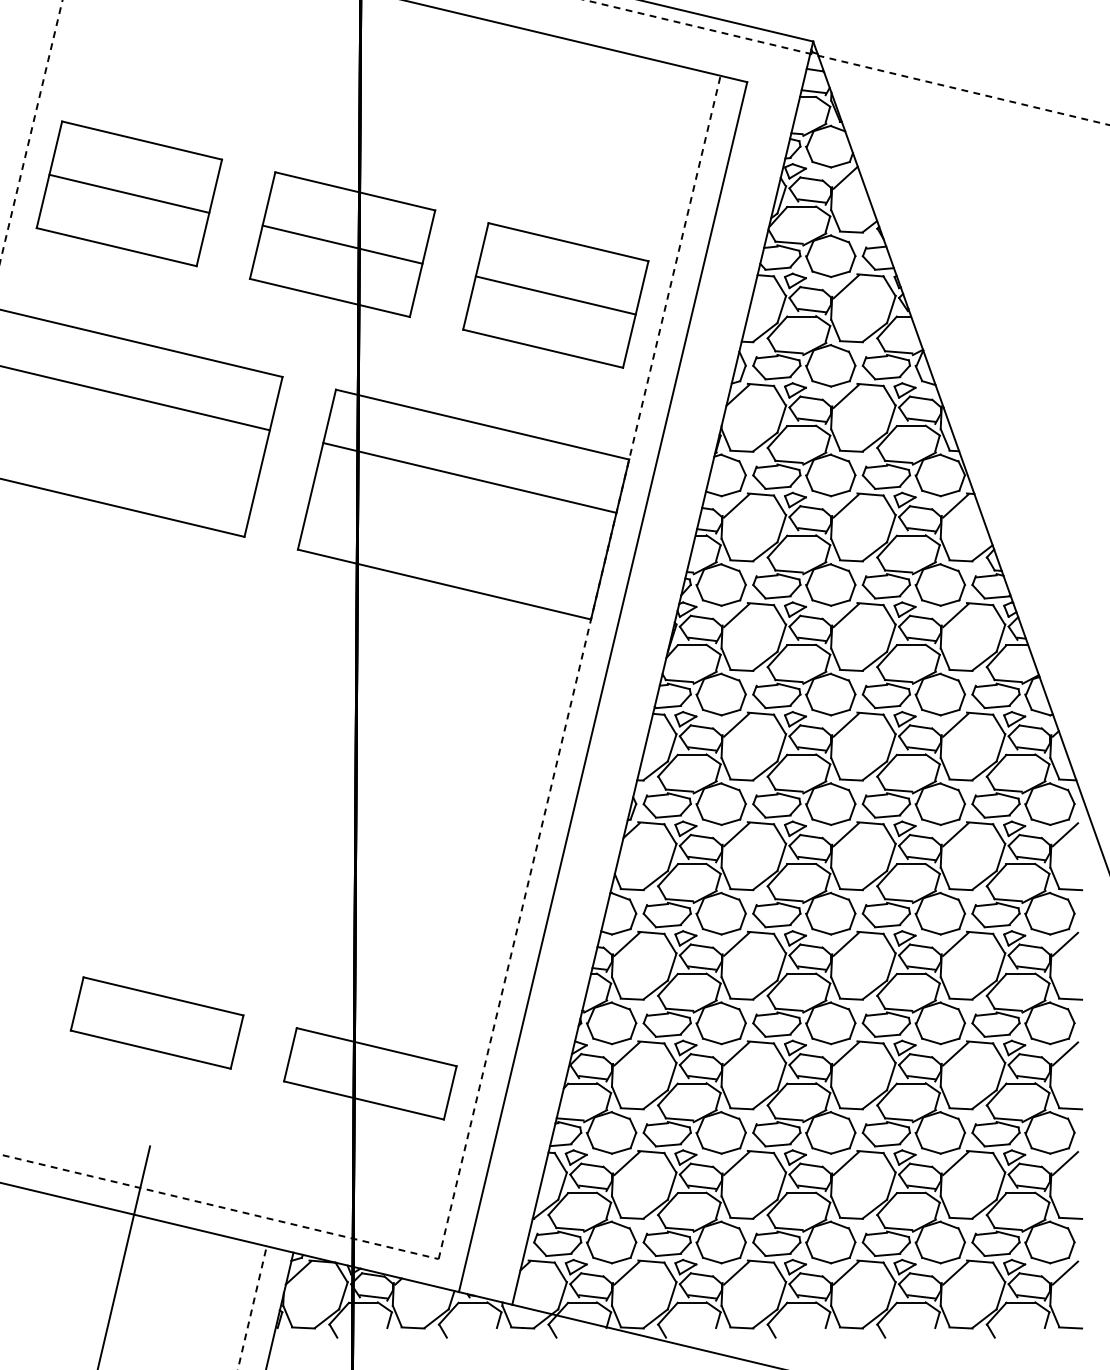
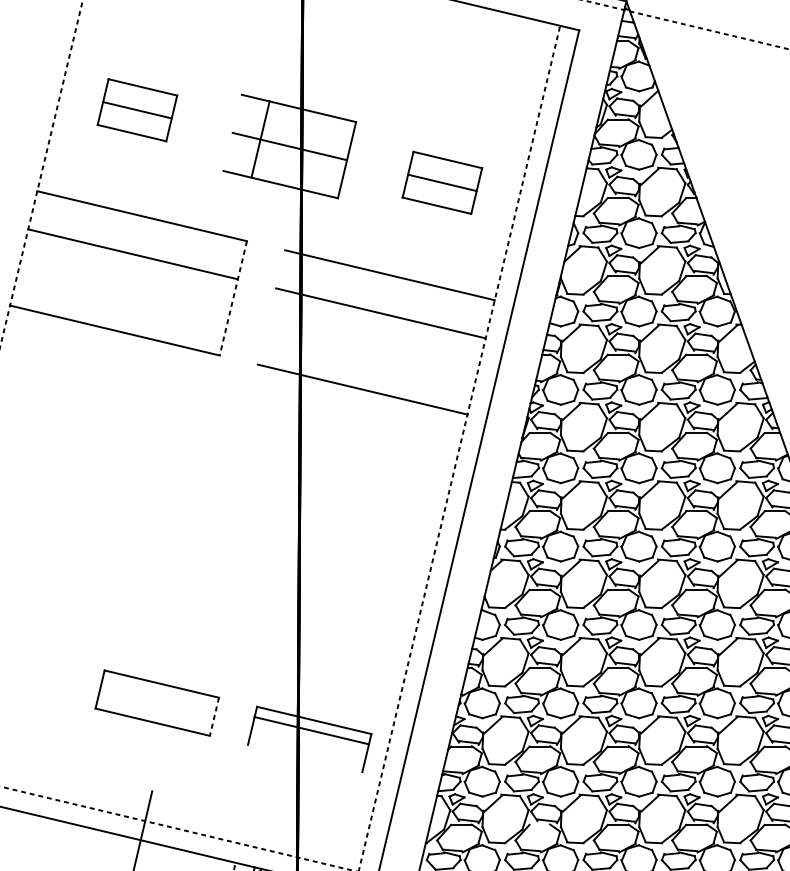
part: (129, 193) -> (137, 109), size x0.6
line: (262, 225) -> (260, 139), moved
part: (555, 295) -> (442, 182), size x0.6
line: (263, 457) -> (233, 298), solid -> dashed
line: (316, 469) -> (271, 307), removed
line: (610, 539) -> (481, 357), removed
line: (236, 1042) -> (214, 717), solid -> dashed
line: (363, 1100) -> (311, 730), moved
line: (691, 1193) -> (539, 825), removed

